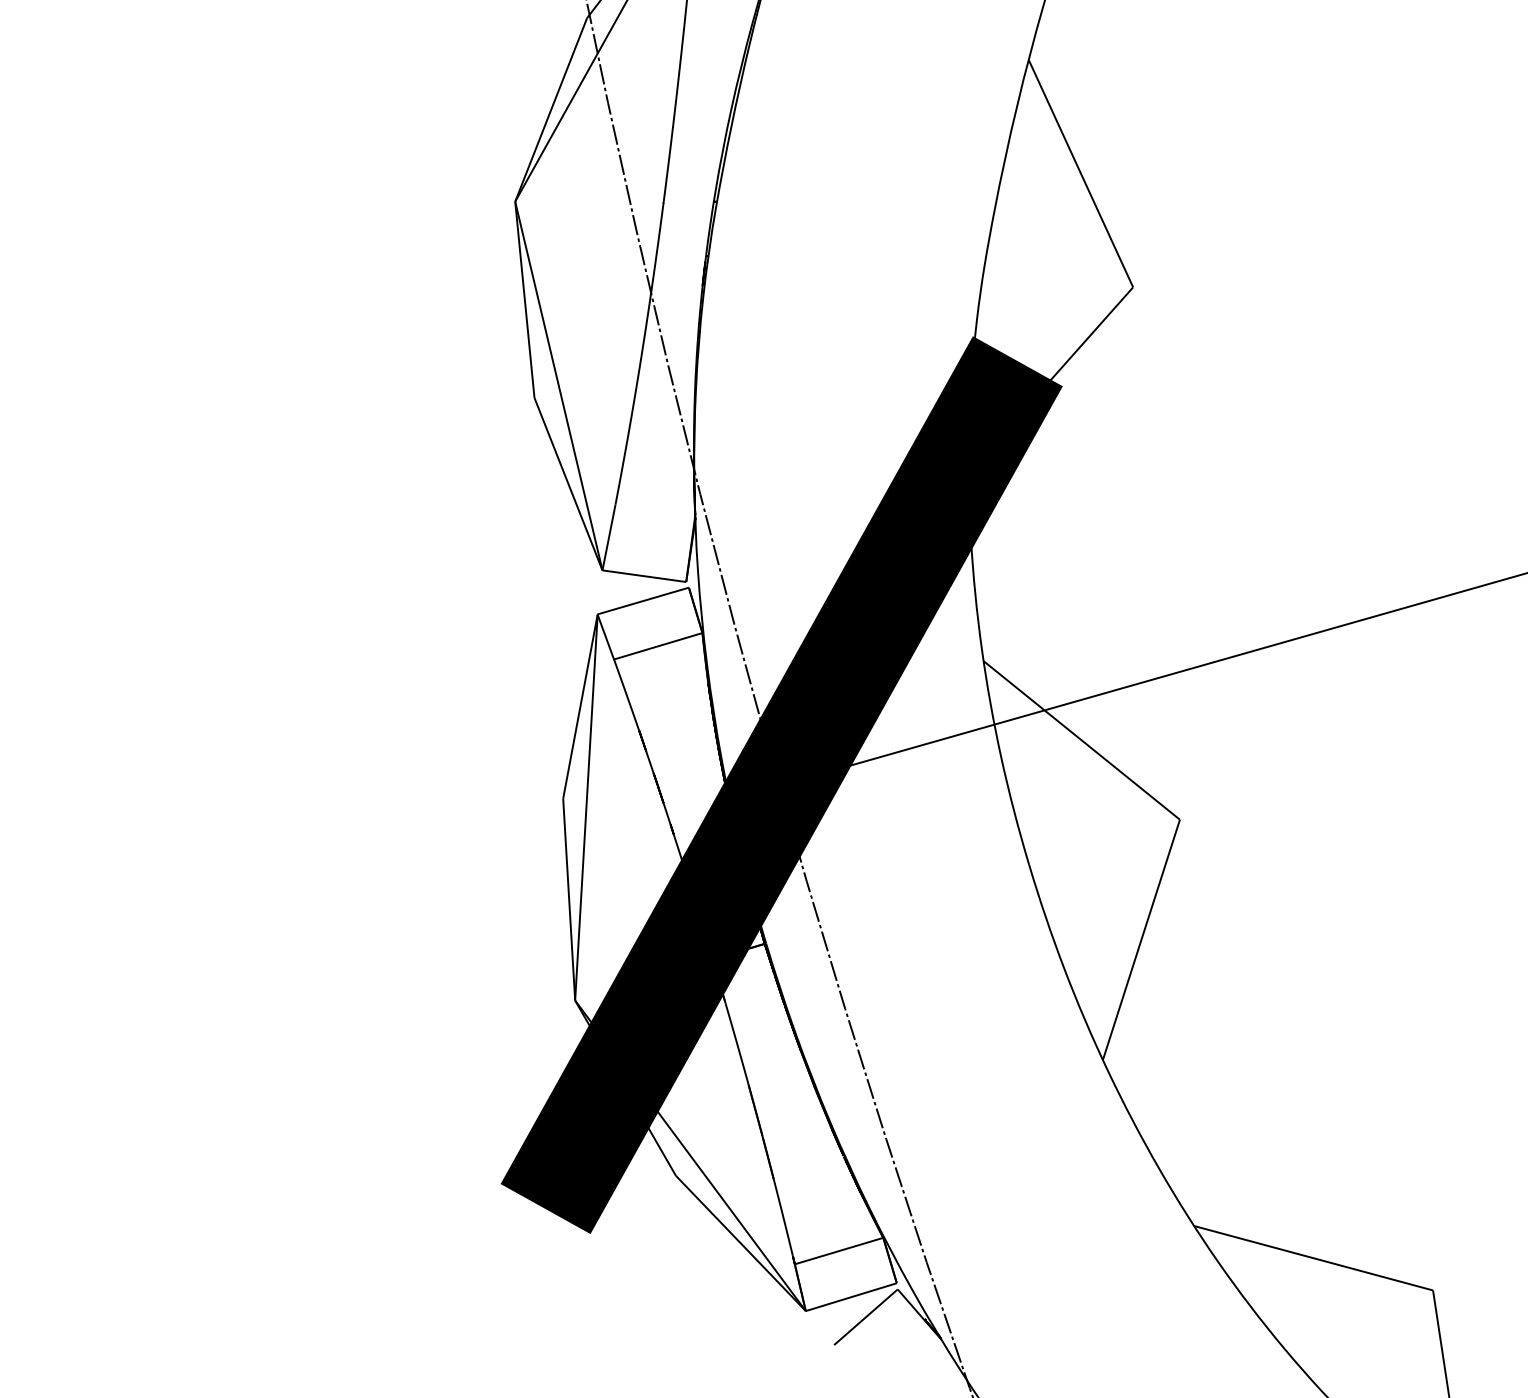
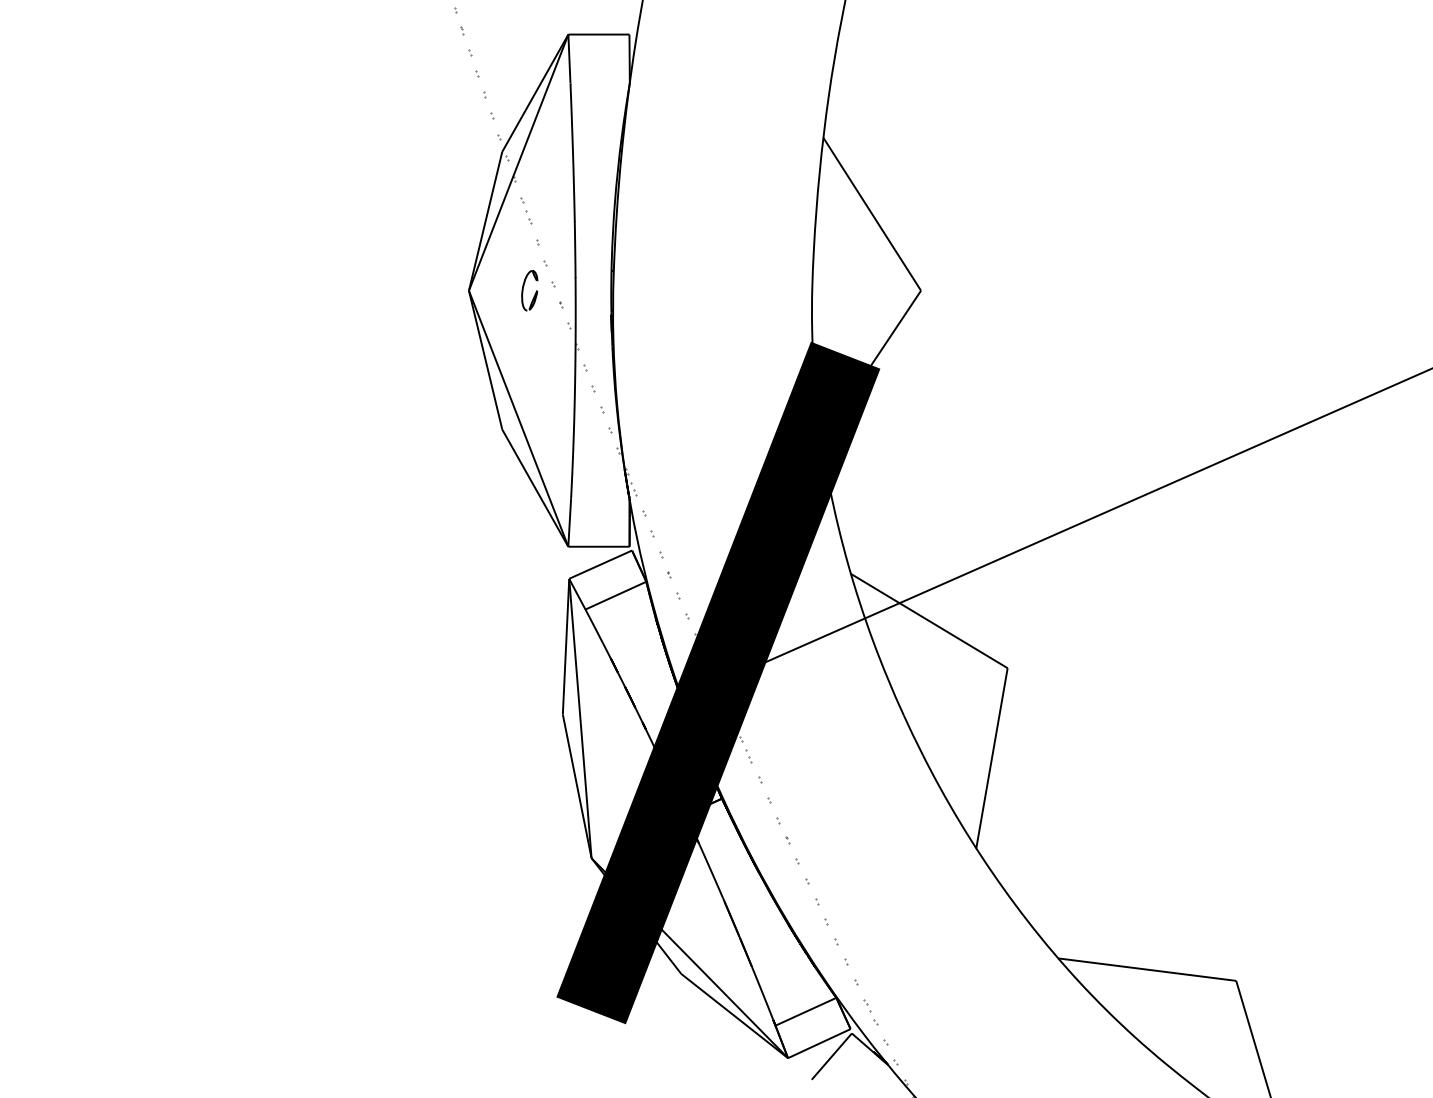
part: (598, 212) -> (529, 290), added

